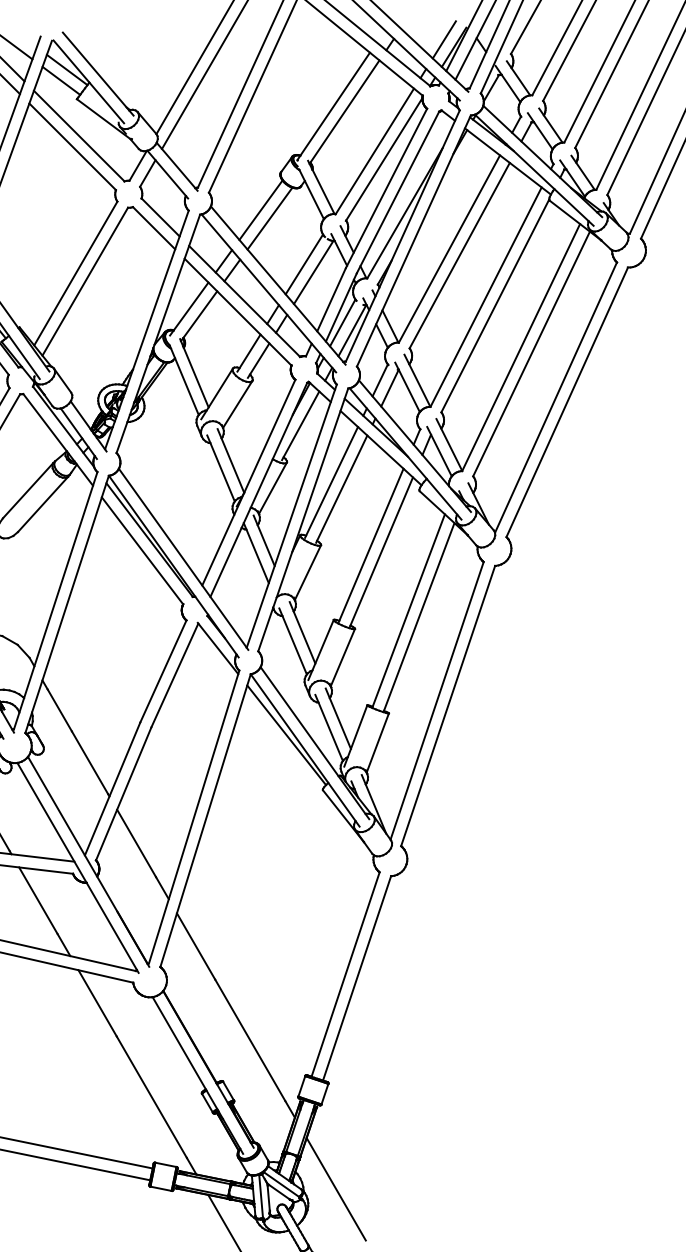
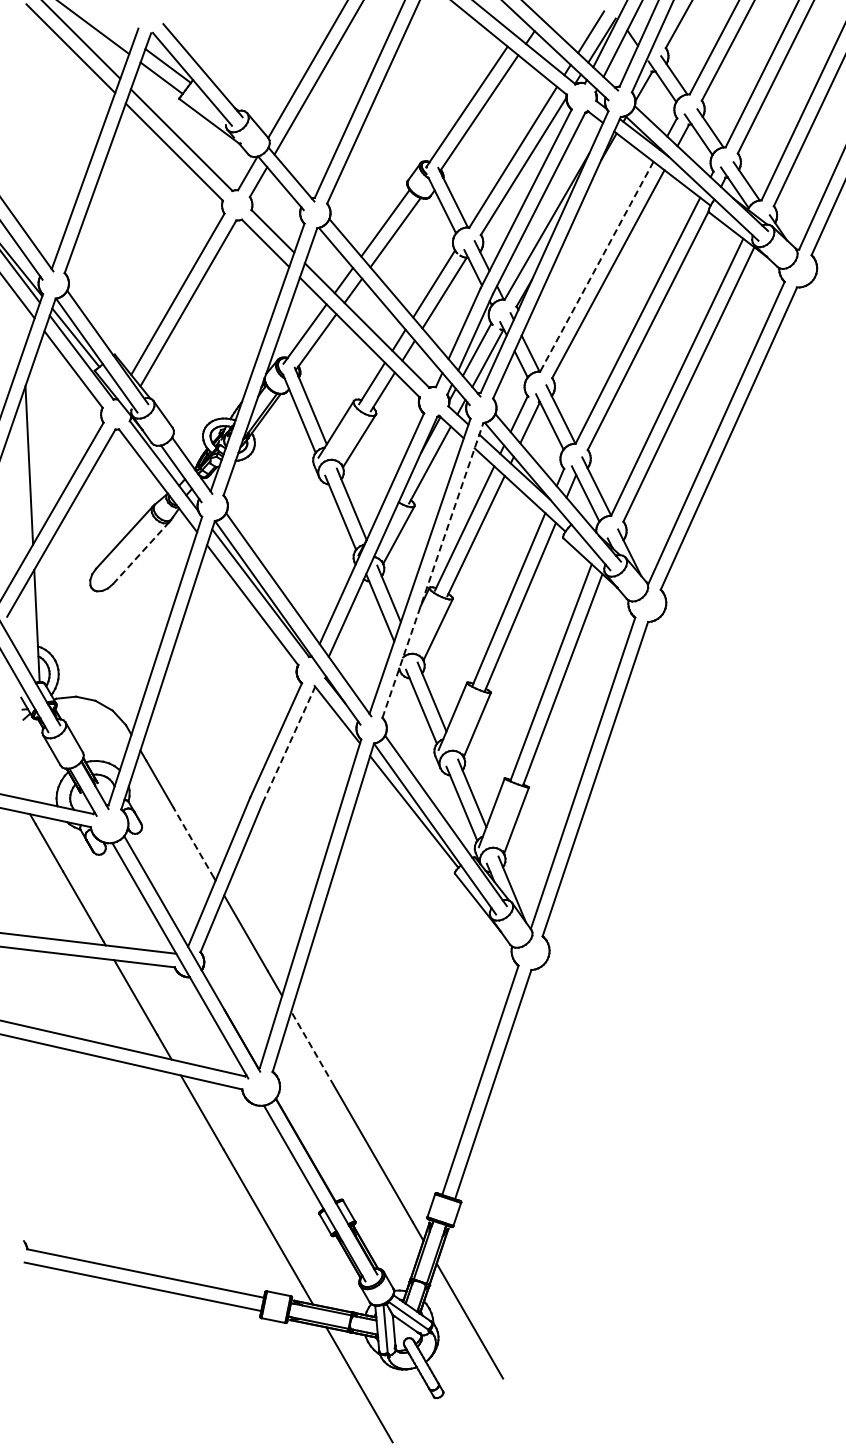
line: (449, 249) -> (596, 267), solid -> dashed
line: (43, 504) -> (141, 553), solid -> dashed
line: (302, 519) -> (432, 570), solid -> dashed
line: (174, 675) -> (288, 744), solid -> dashed
line: (89, 762) -> (193, 842), solid -> dashed
line: (195, 946) -> (312, 1048), solid -> dashed

